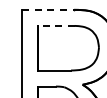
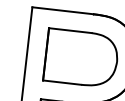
line: (48, 9) -> (63, 10), dashed -> solid
line: (56, 25) -> (70, 30), dashed -> solid

